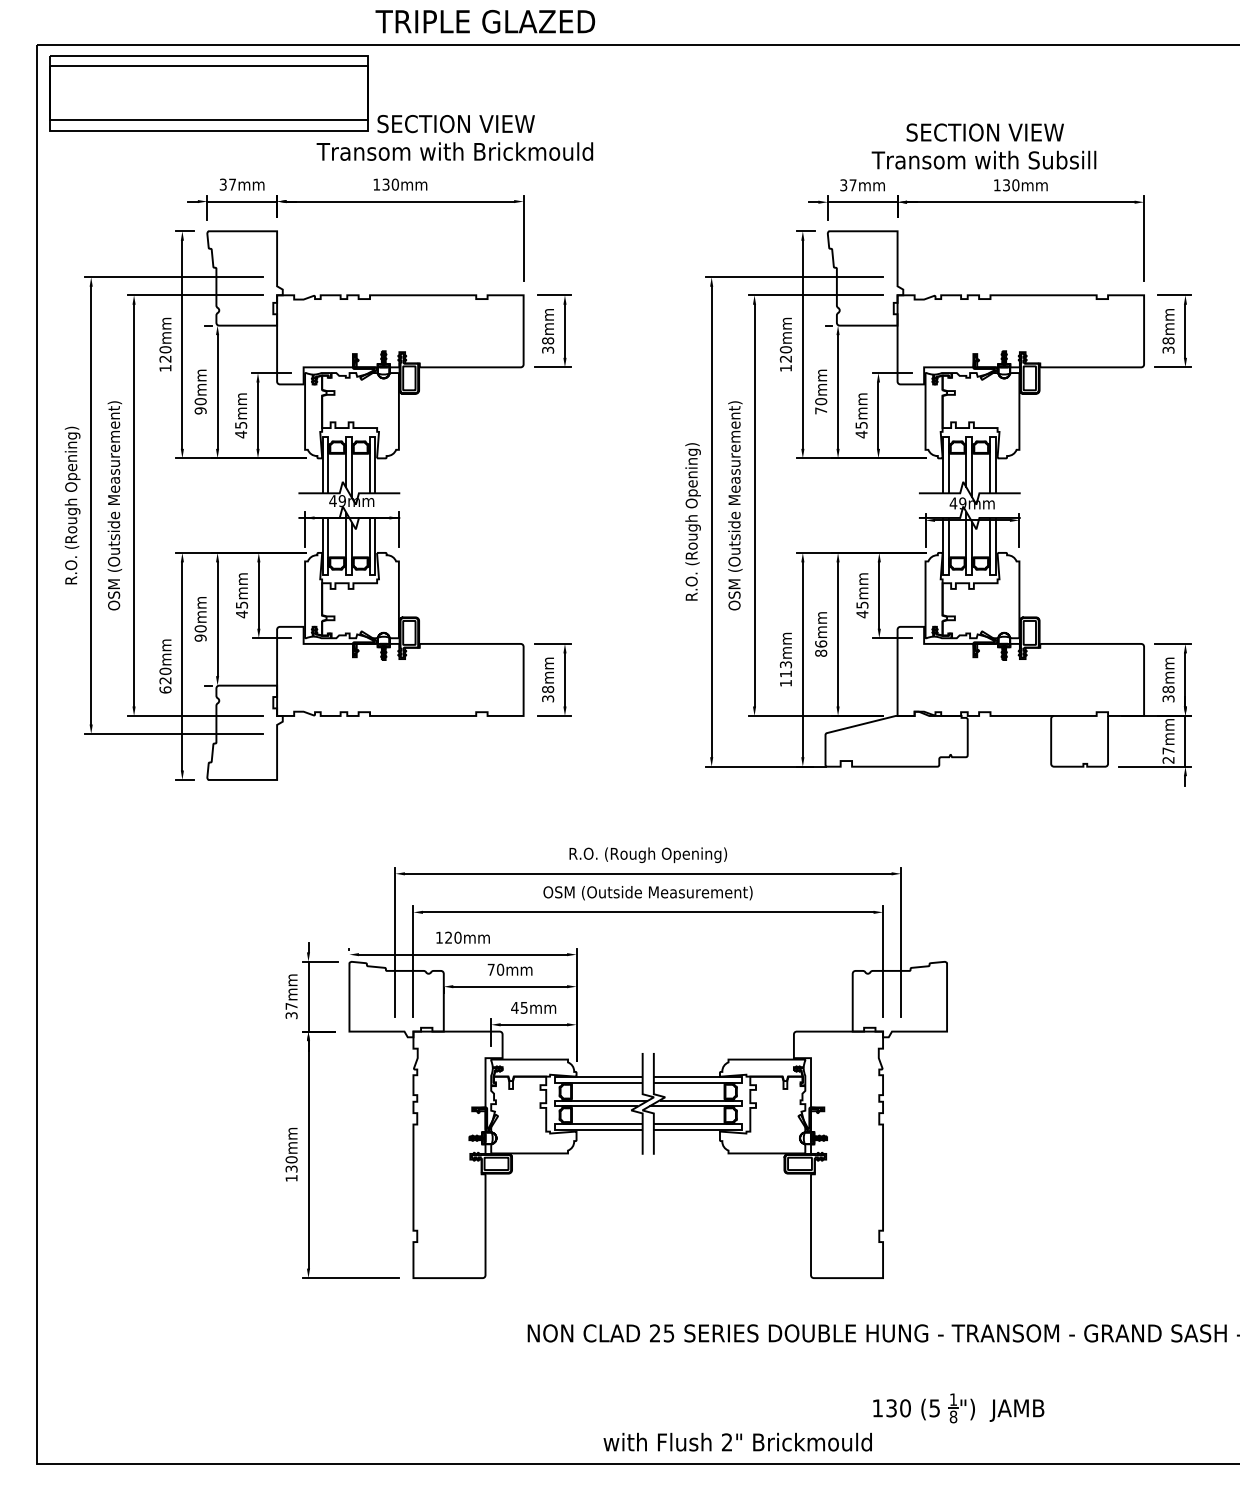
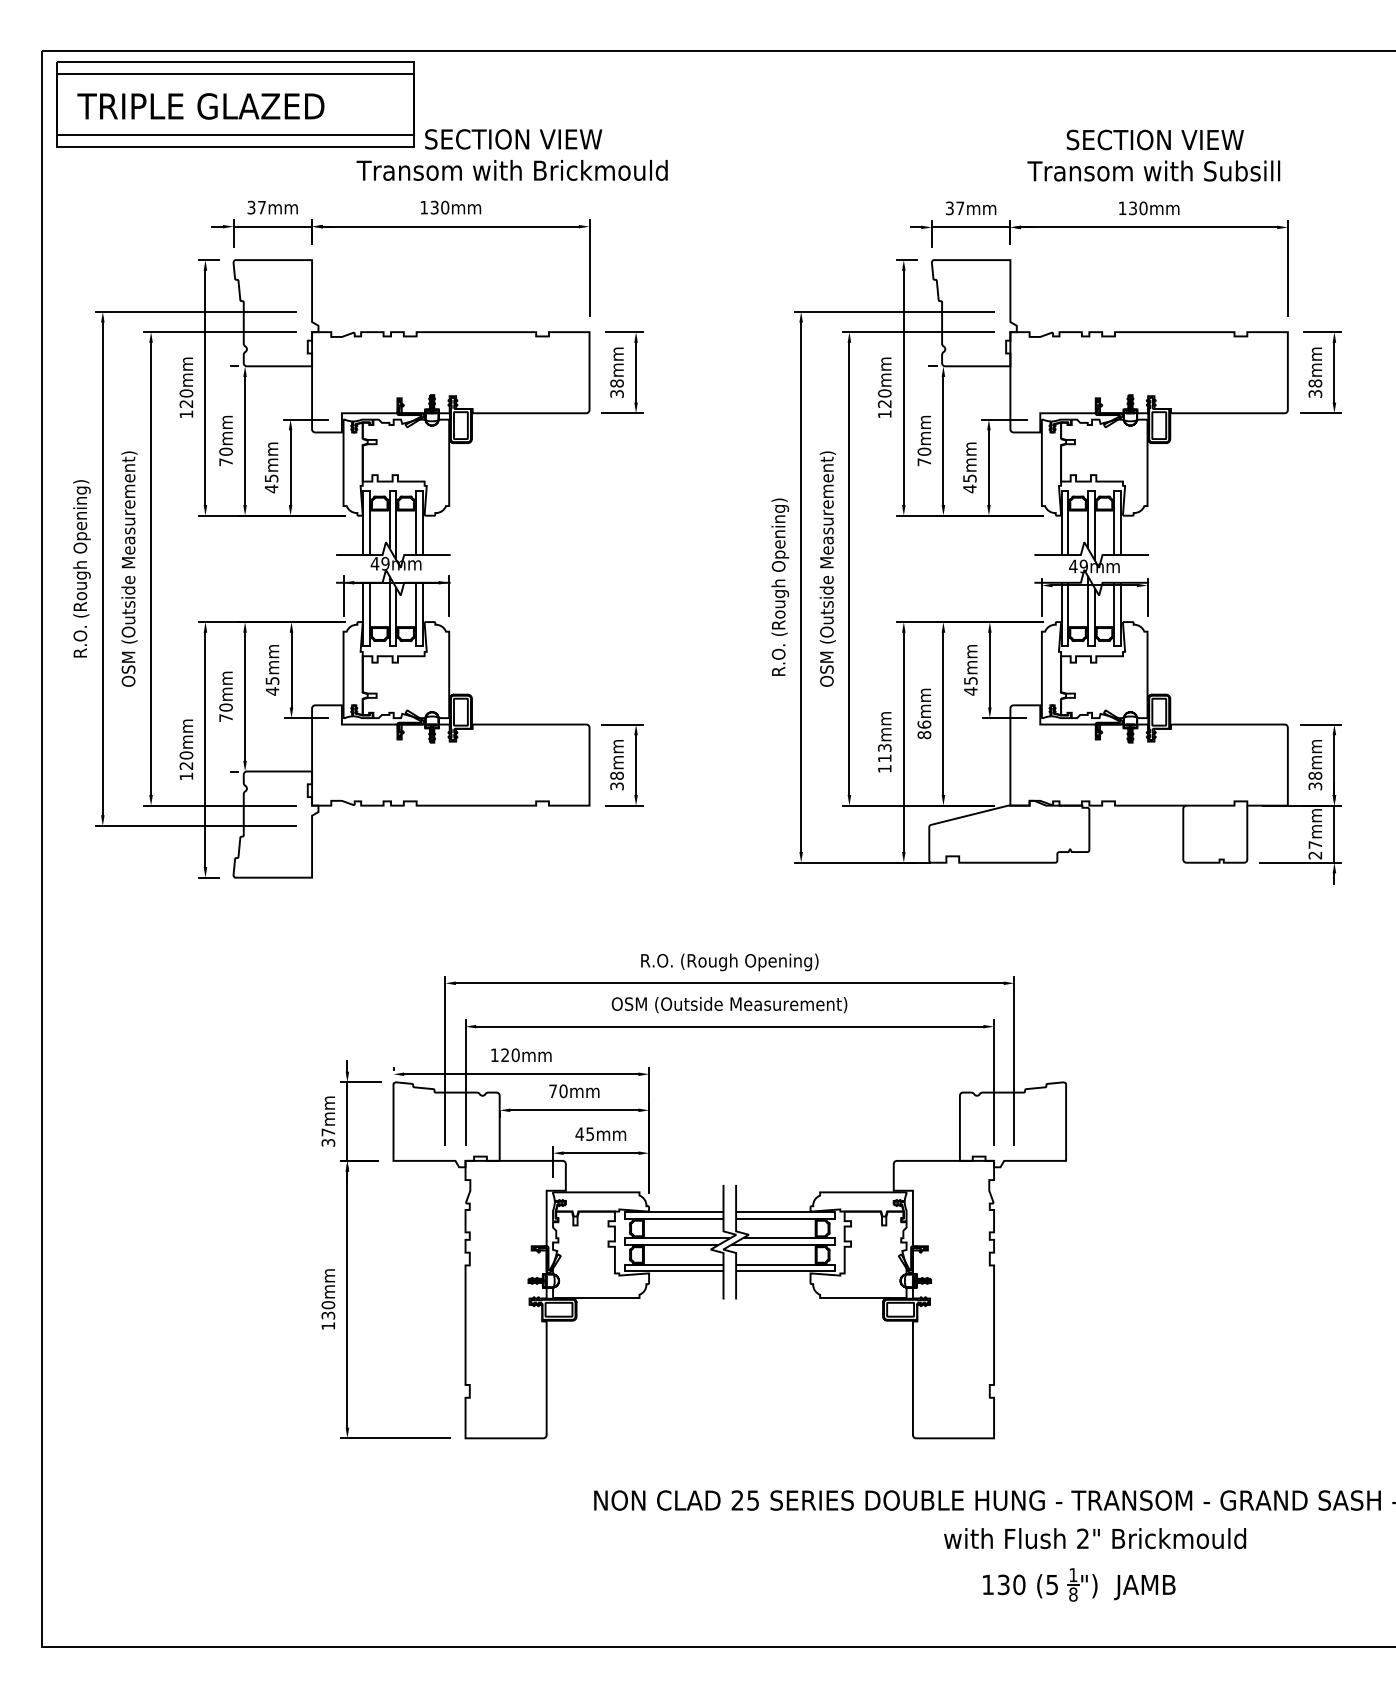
text: (485, 21) -> (201, 106), moved
text: (983, 146) -> (1153, 155), moved
text: (200, 410) -> (225, 461), 90mm -> 70mm
text: (200, 637) -> (225, 717), 90mm -> 70mm
text: (165, 689) -> (186, 775), 620mm -> 120mm
text: (737, 1441) -> (1094, 1537), moved

